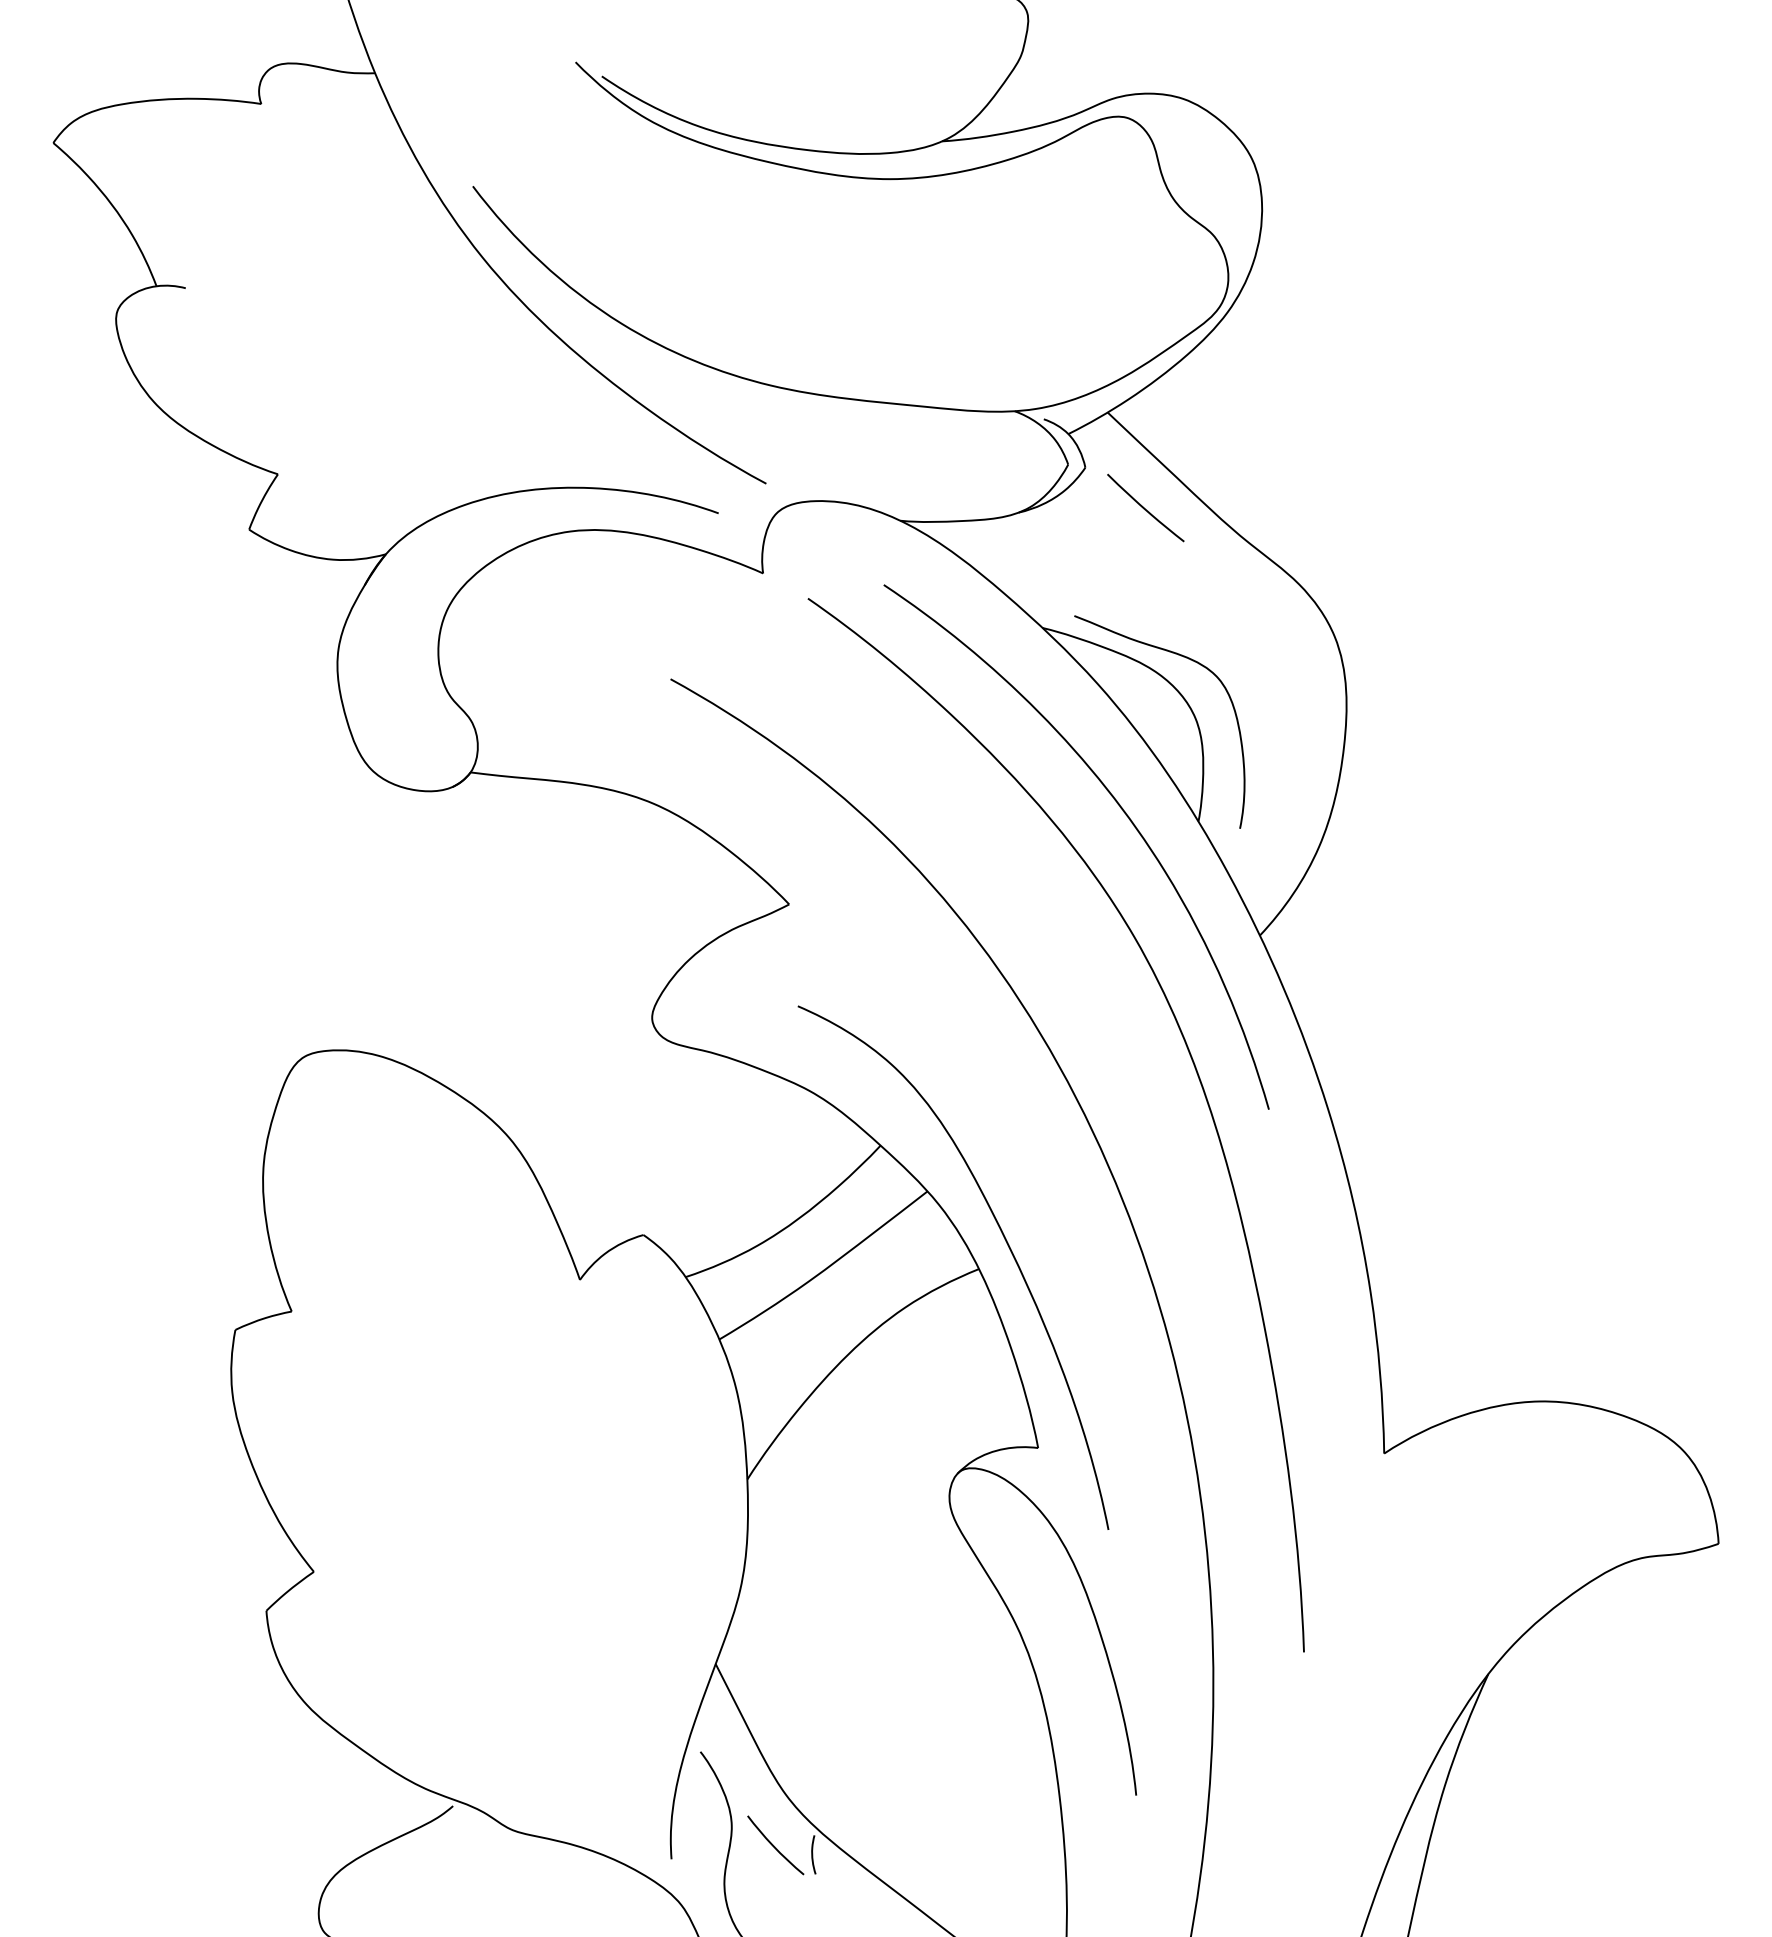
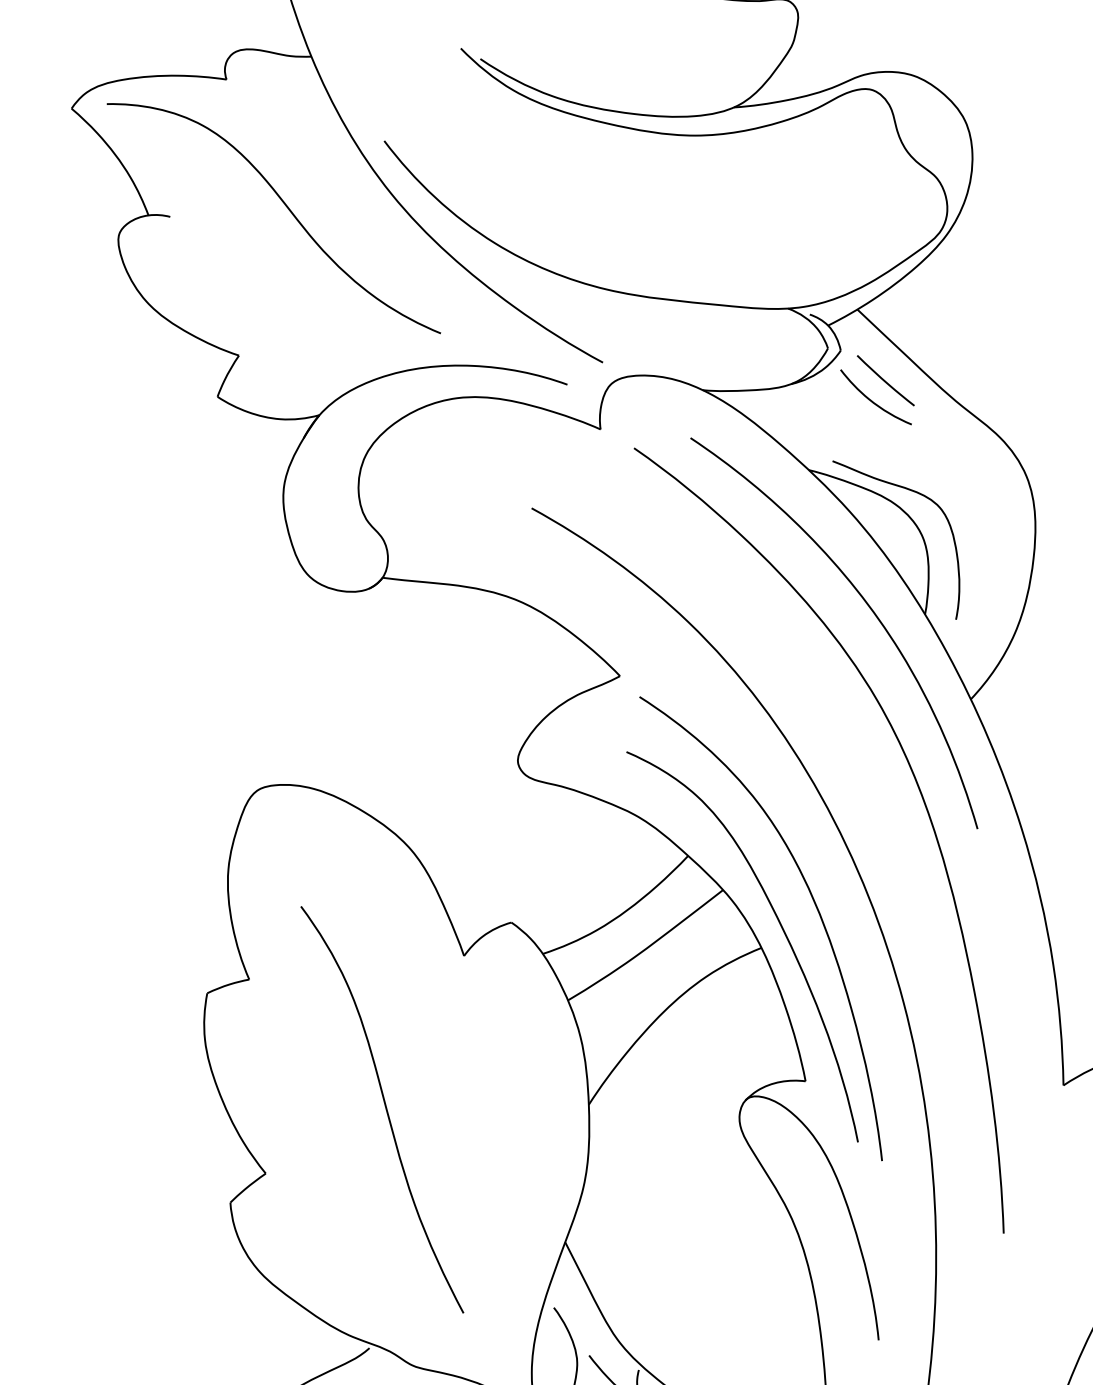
curve: (342, 276) -> (287, 208), added
curve: (1128, 535) -> (872, 401), added
curve: (1052, 1215) -> (816, 907), added
curve: (474, 1484) -> (385, 1108), added

